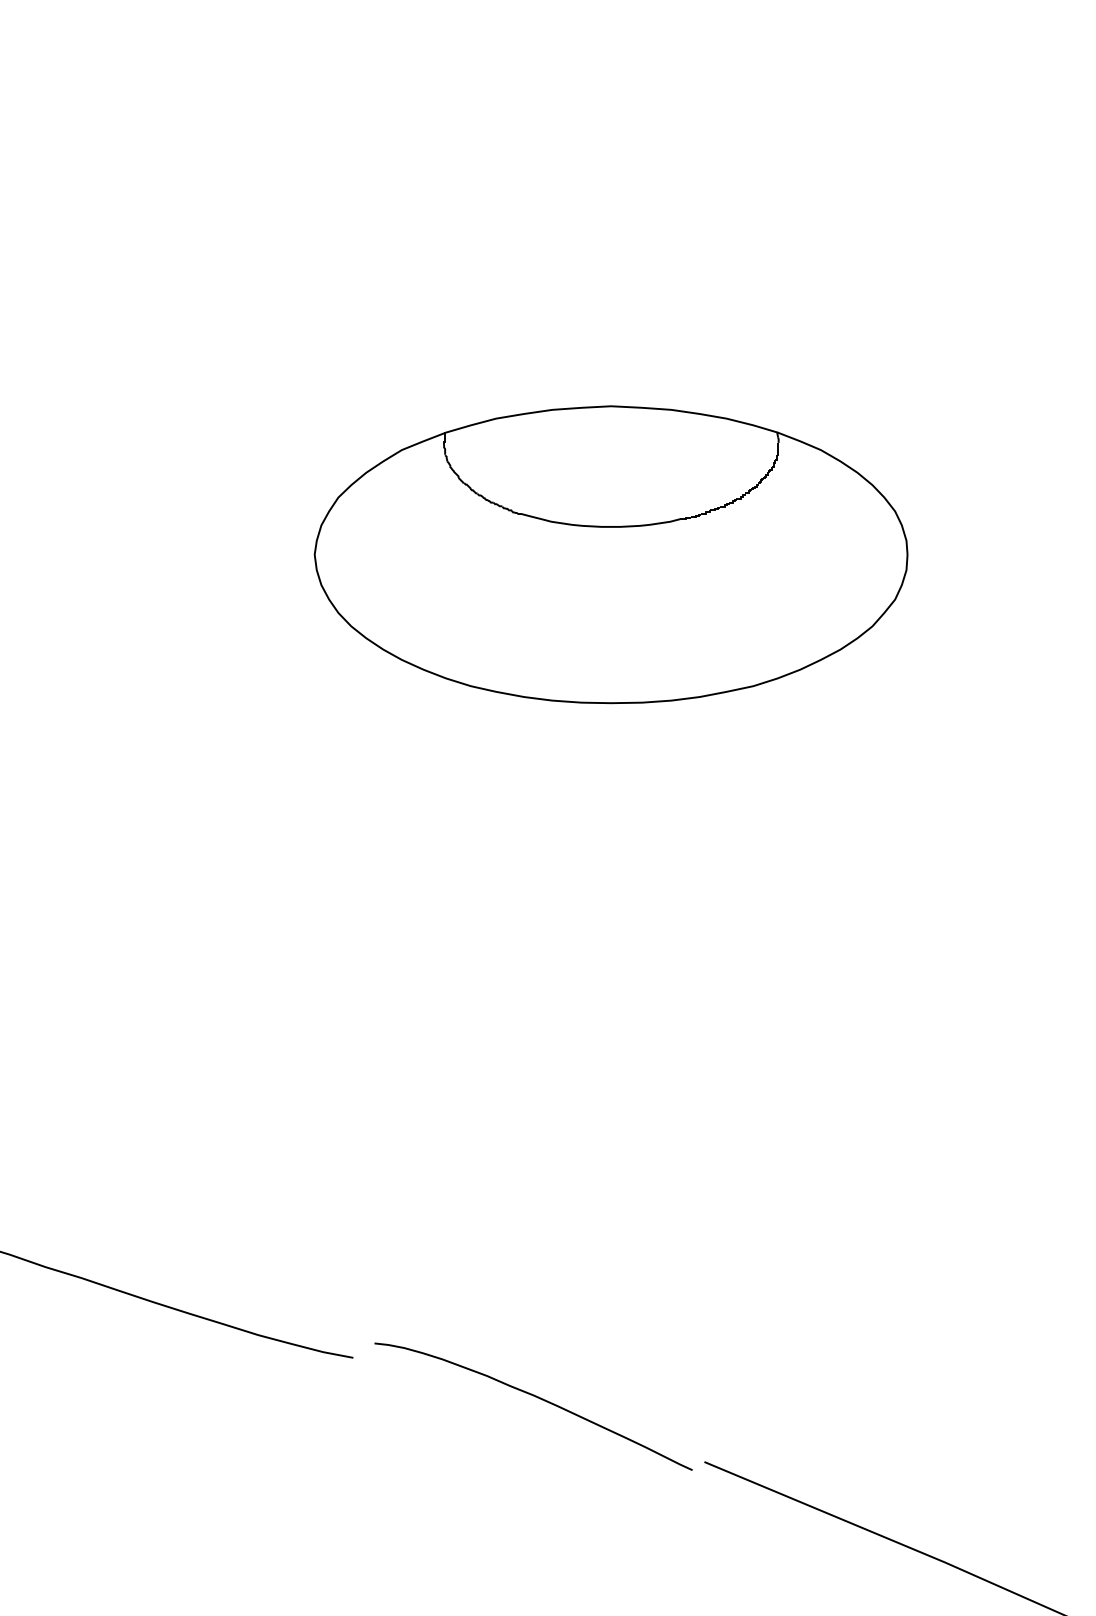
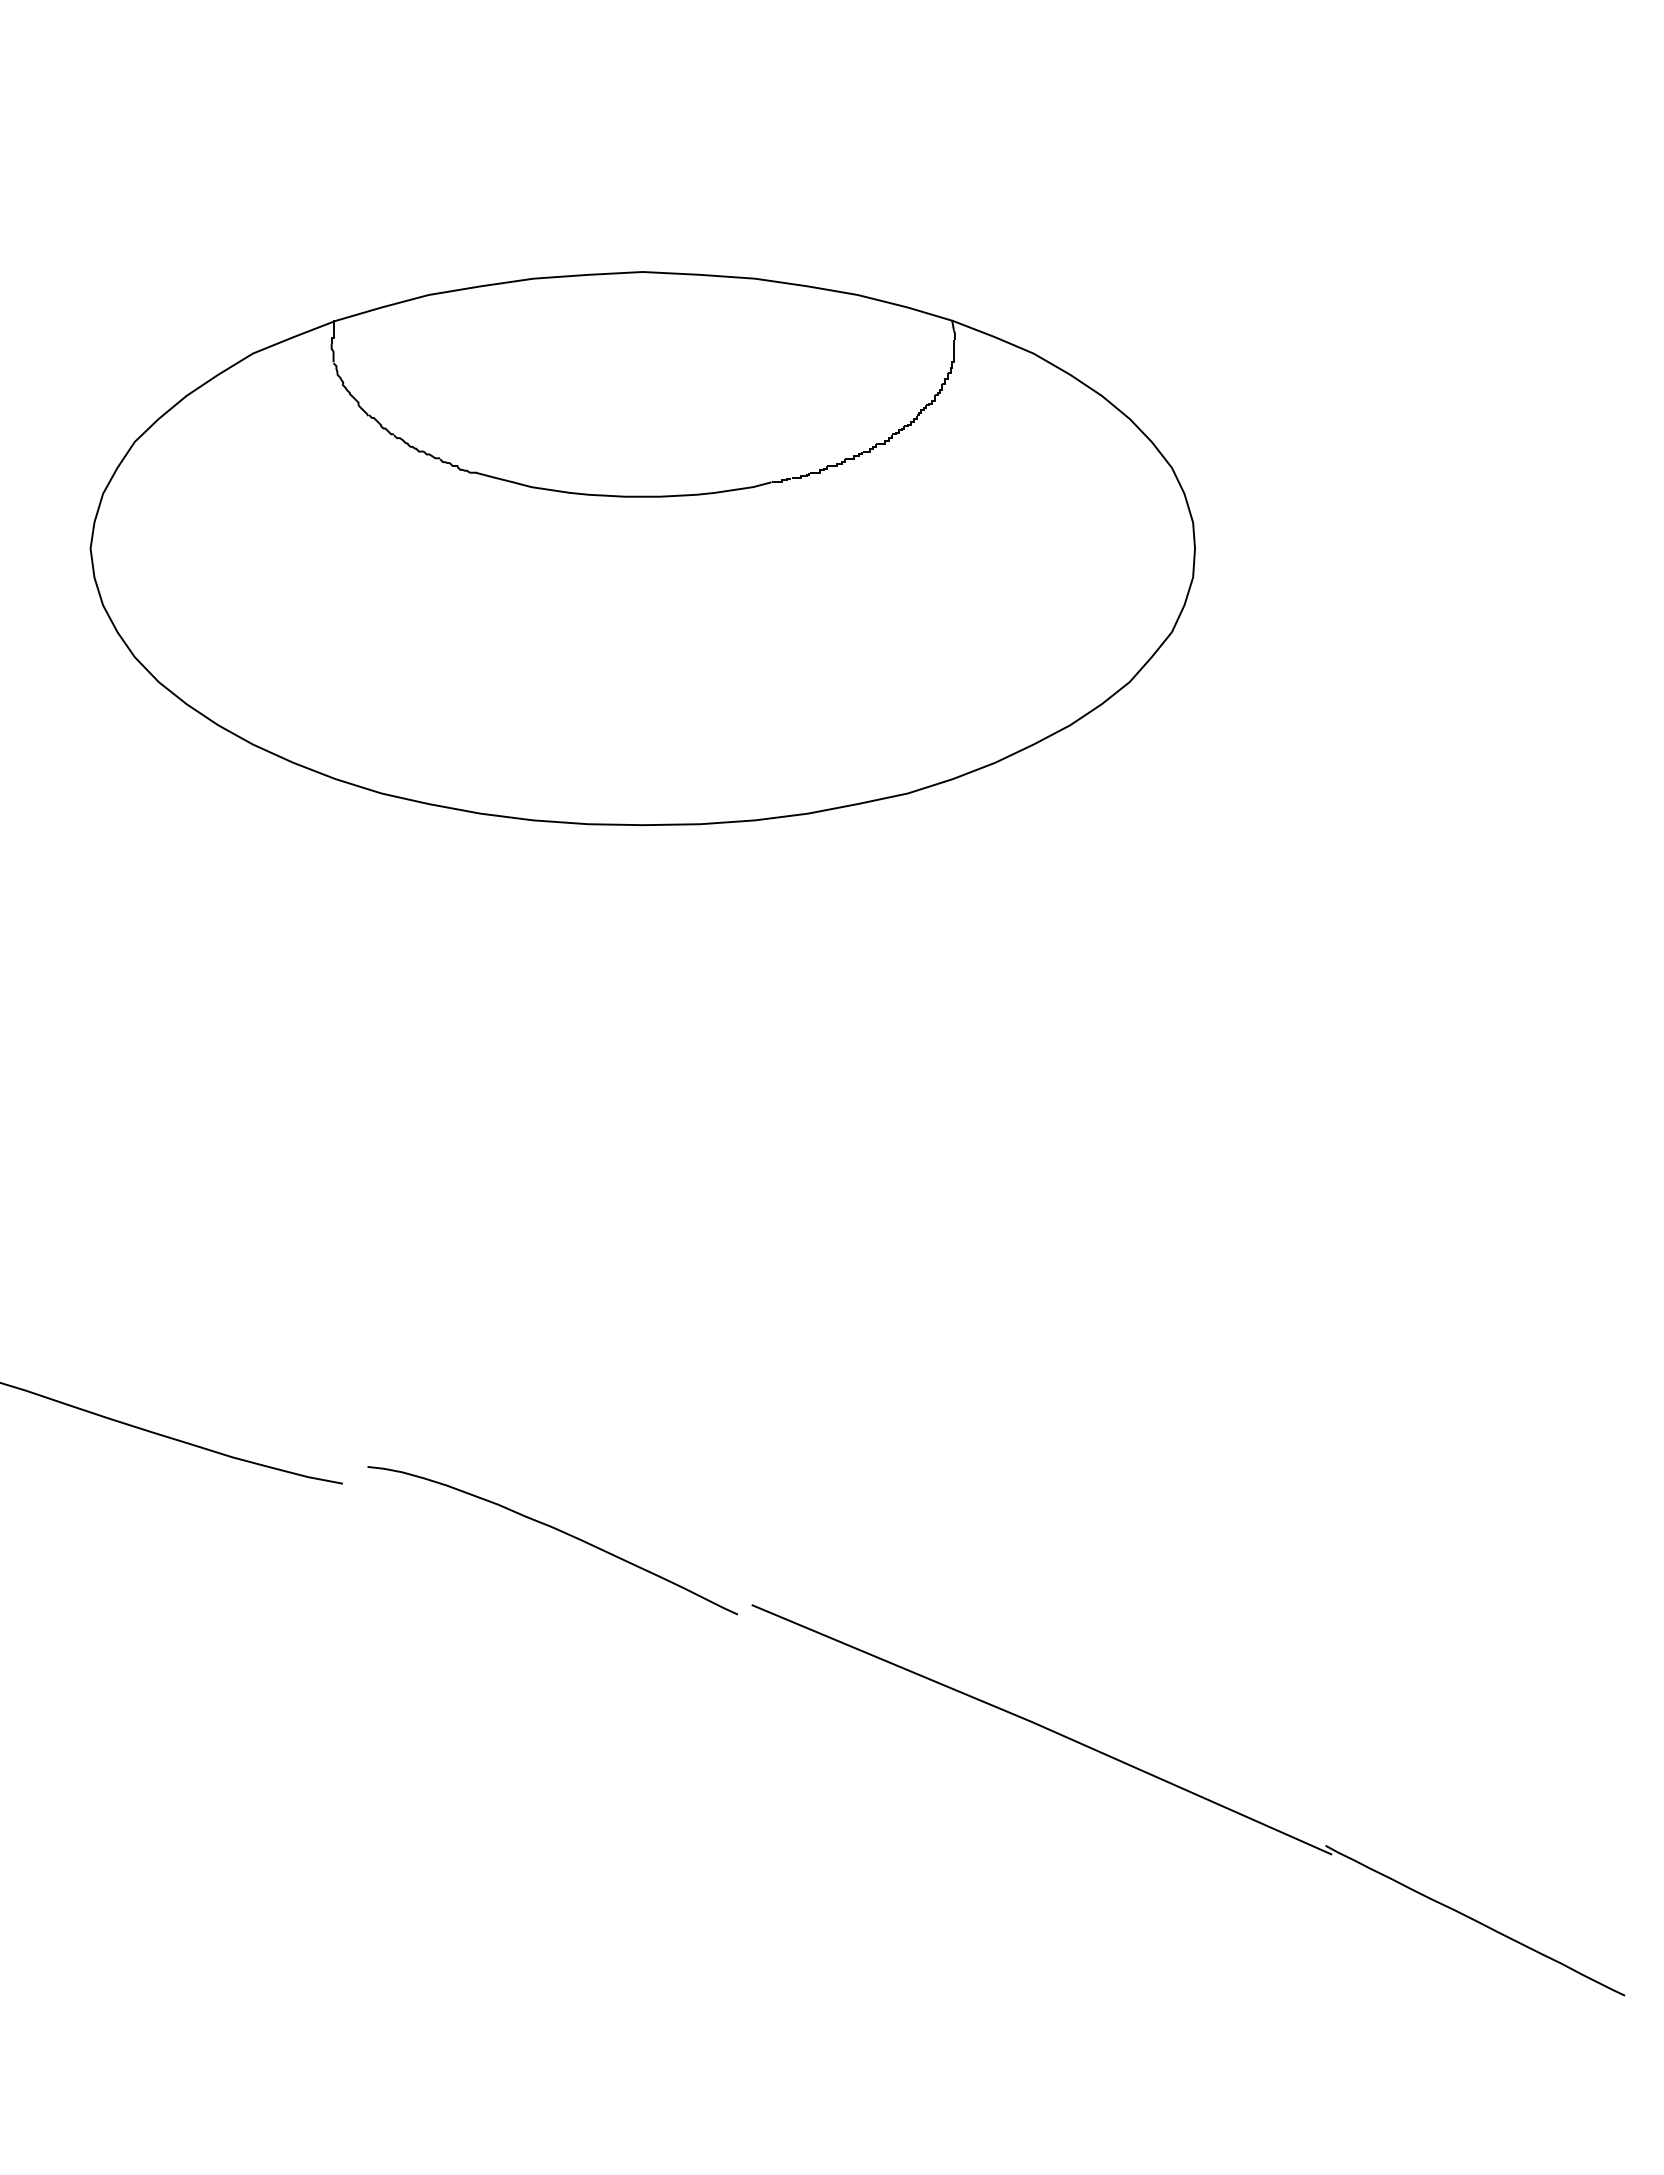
part: (611, 554) -> (643, 548), size x1.6

